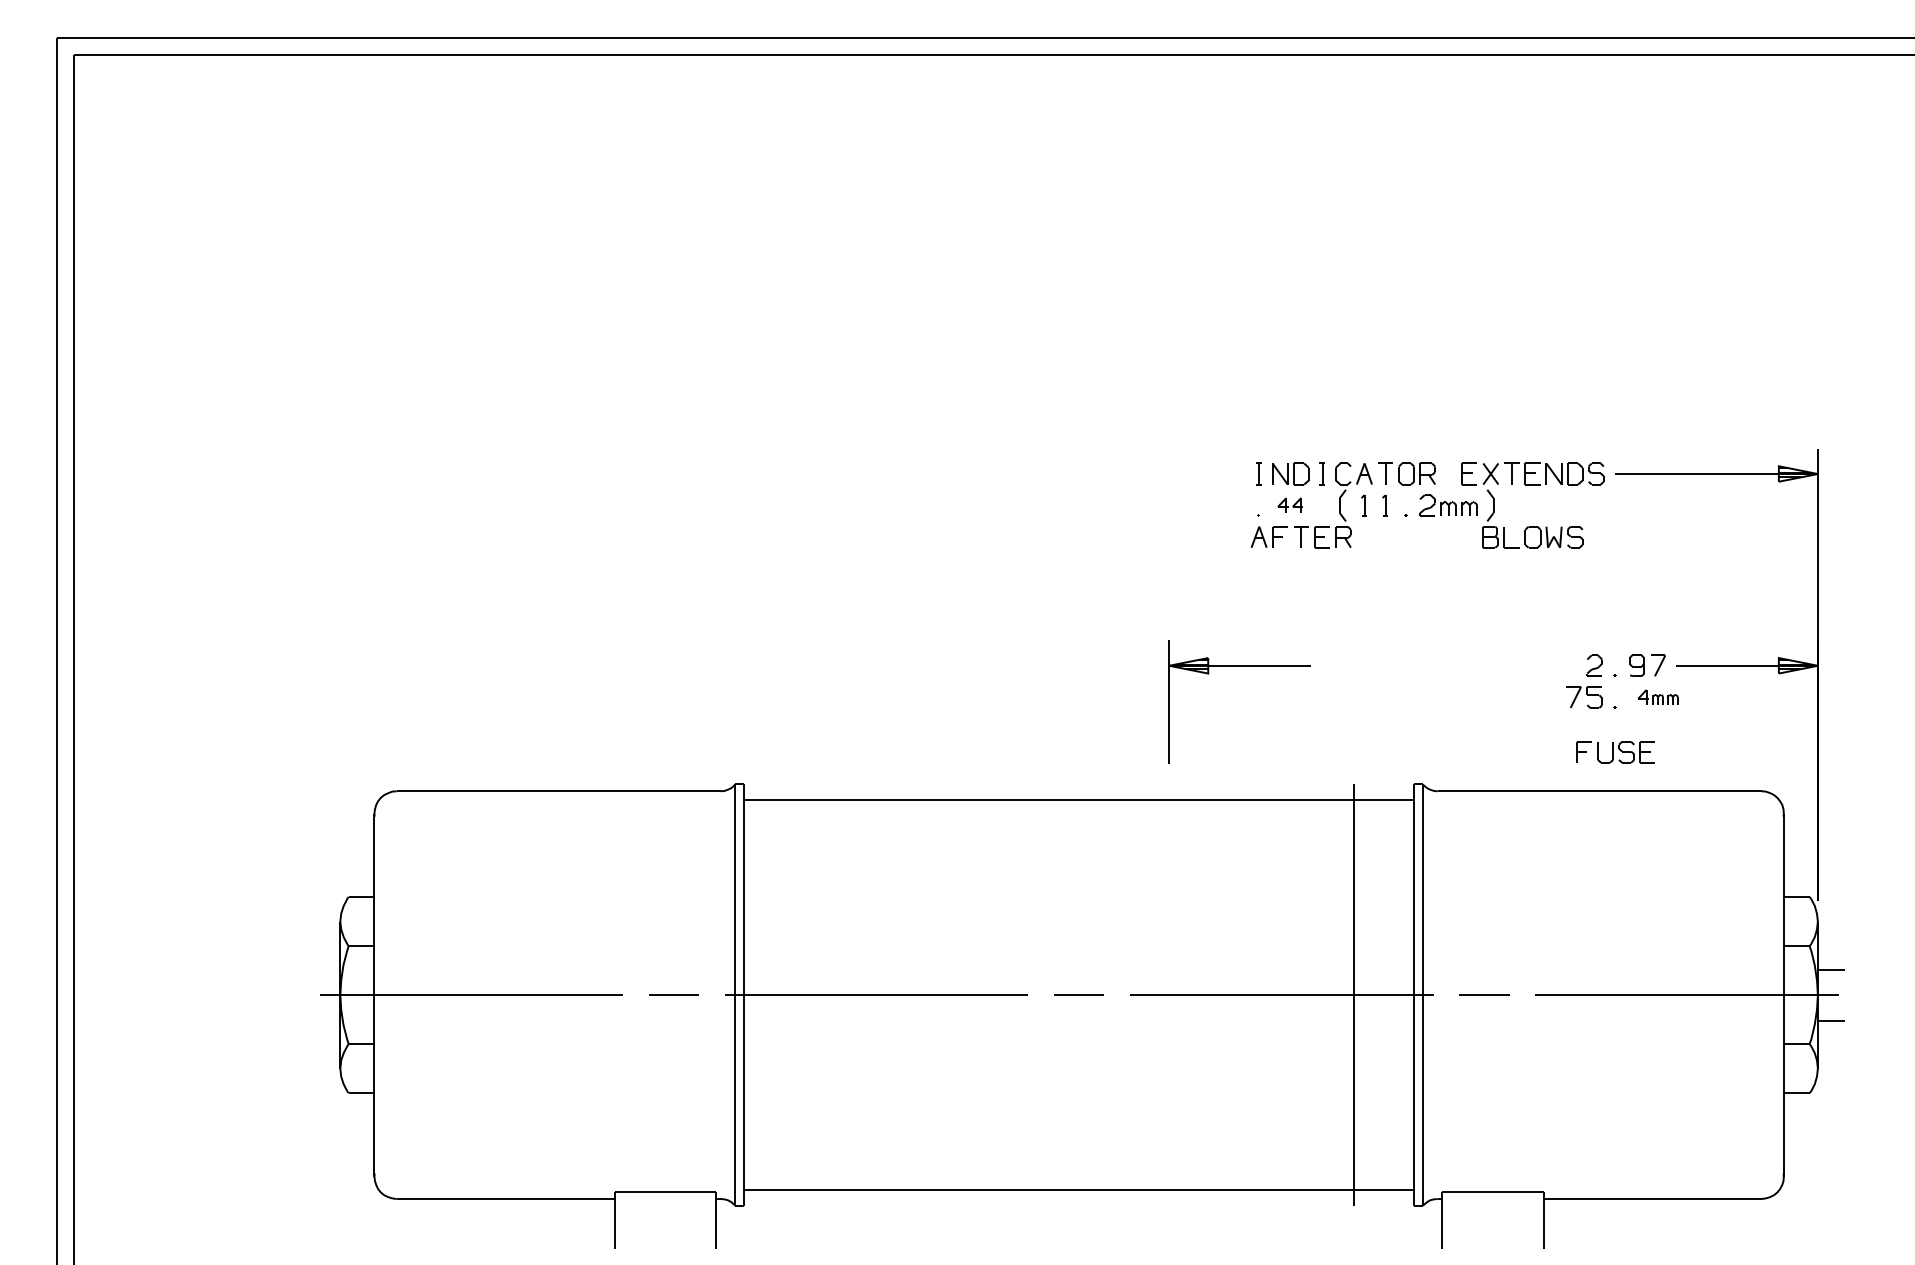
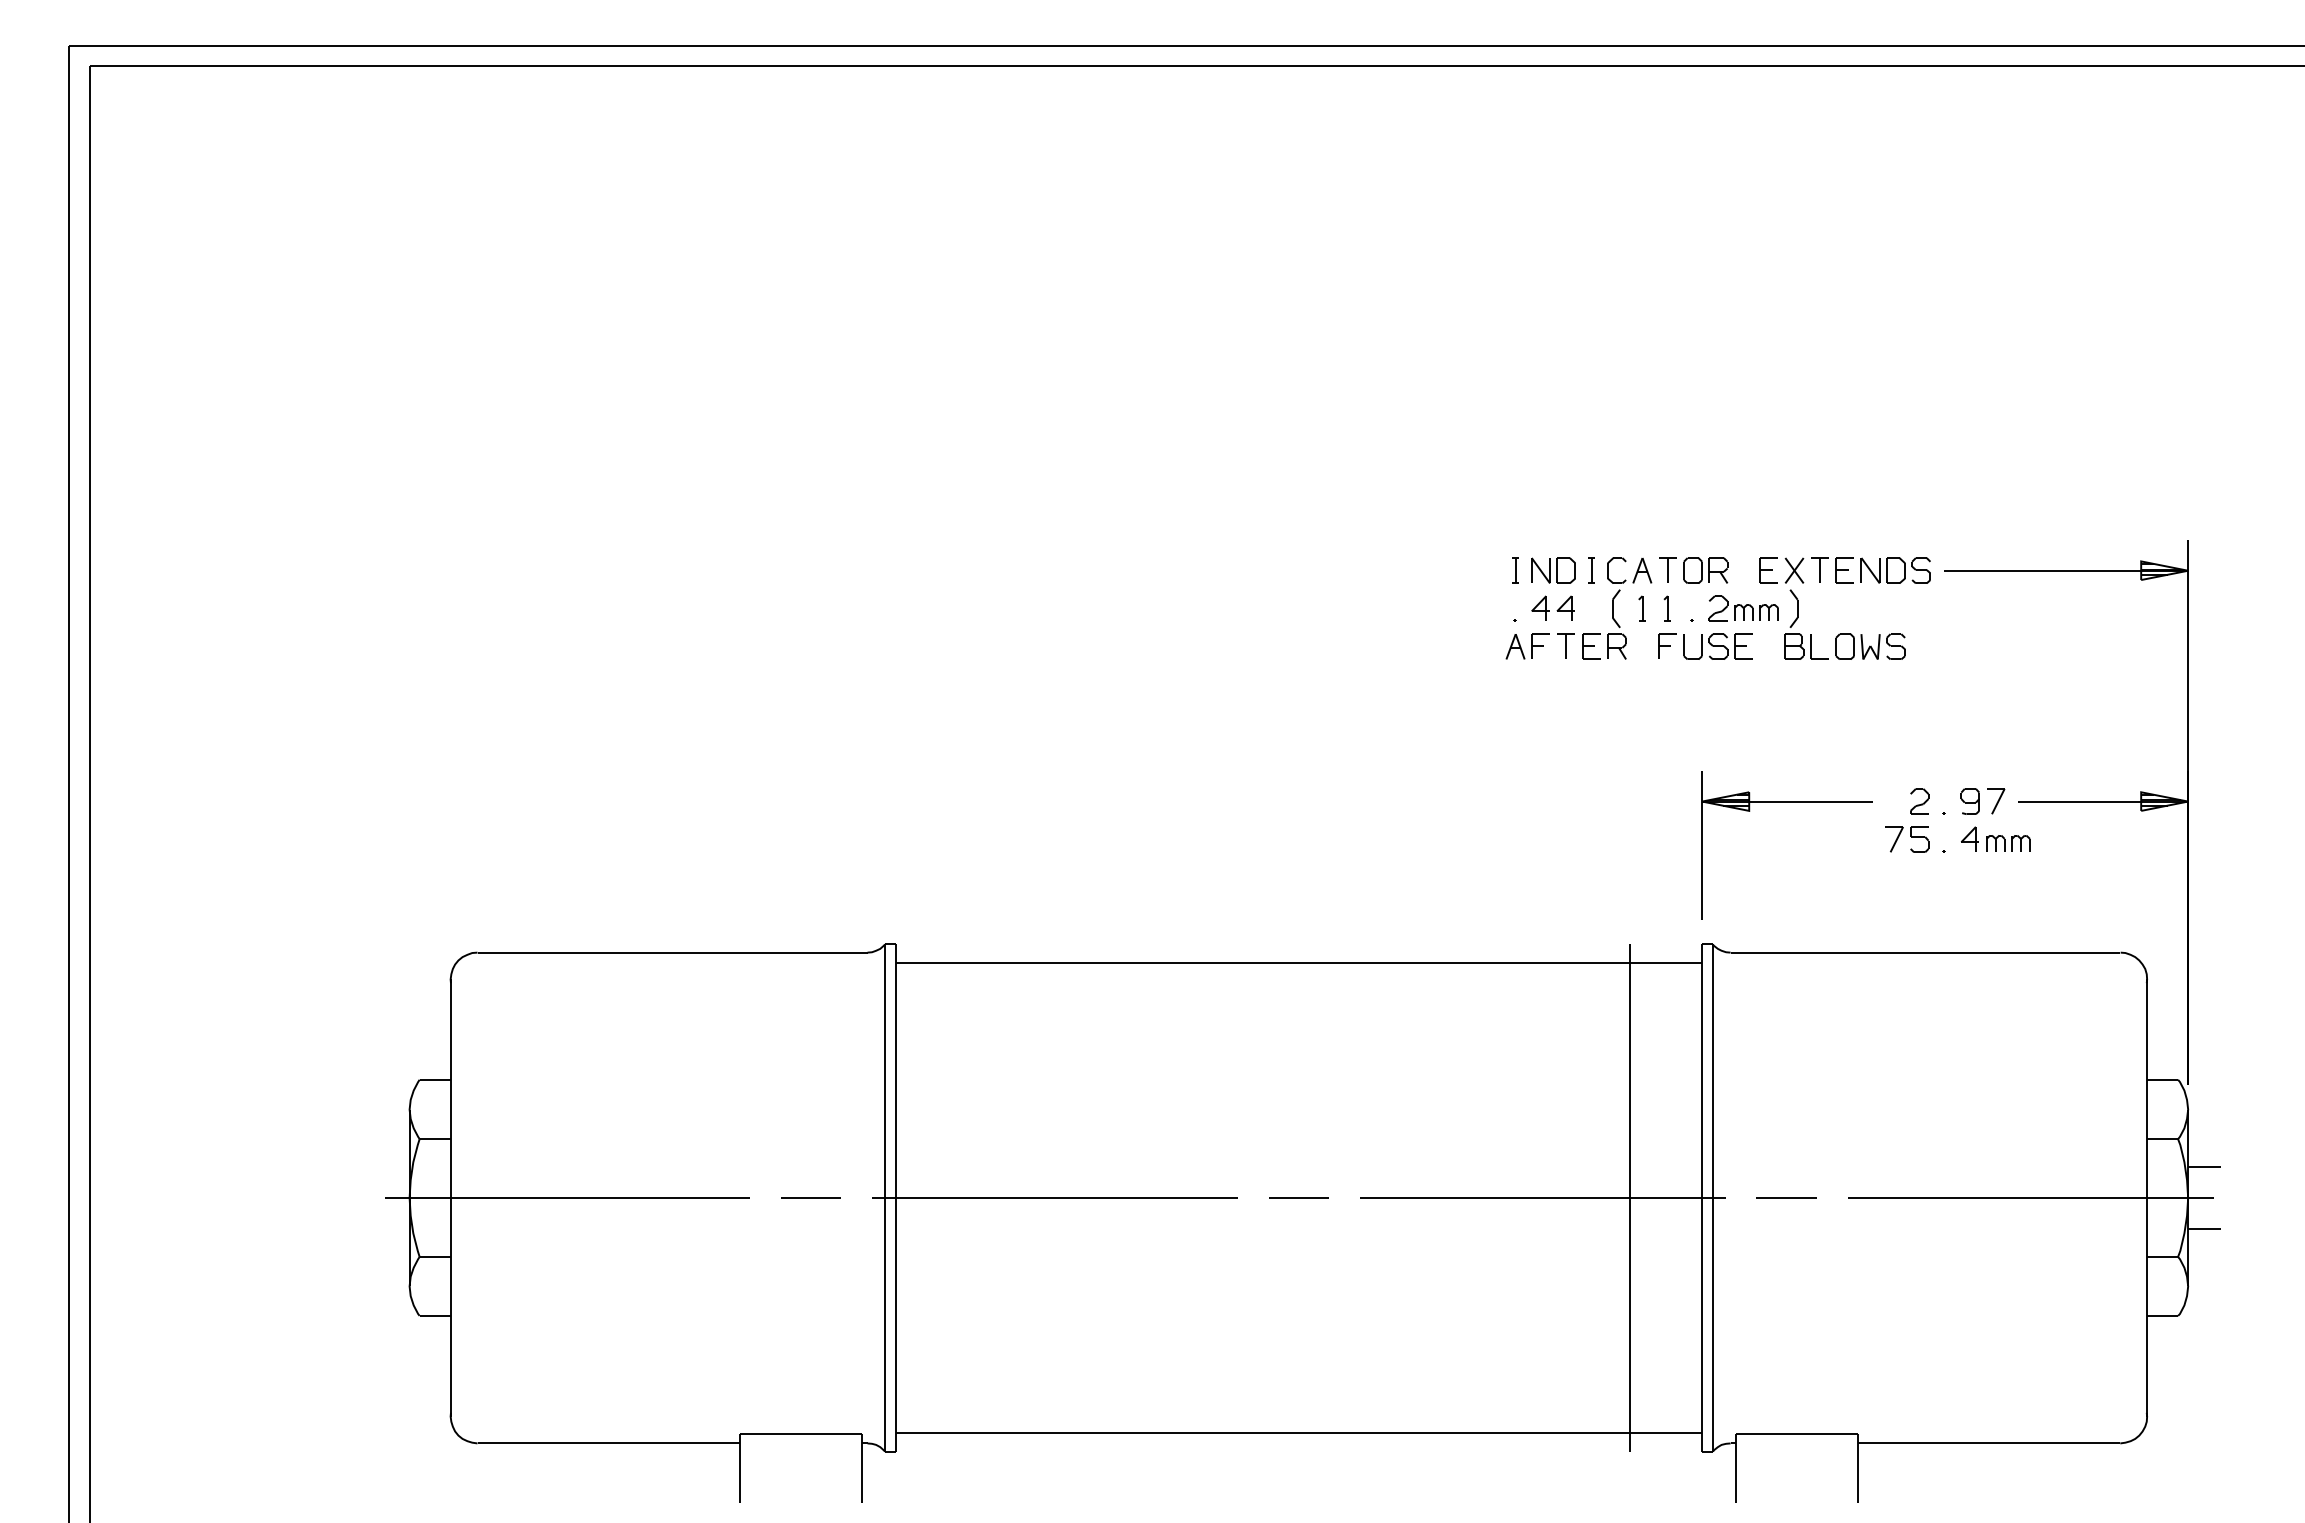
part: (1290, 504) -> (1553, 607), size x1.43
part: (1239, 666) -> (1786, 802), moved
part: (1658, 696) -> (1996, 838), size x1.43
part: (1615, 752) -> (1704, 647), moved

